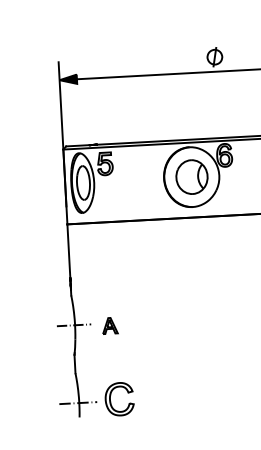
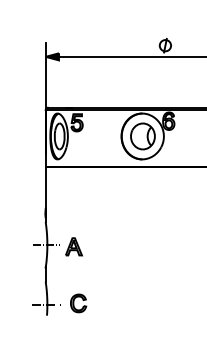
part: (110, 325) -> (74, 246), size x1.43
part: (119, 399) -> (78, 303), size x0.71

